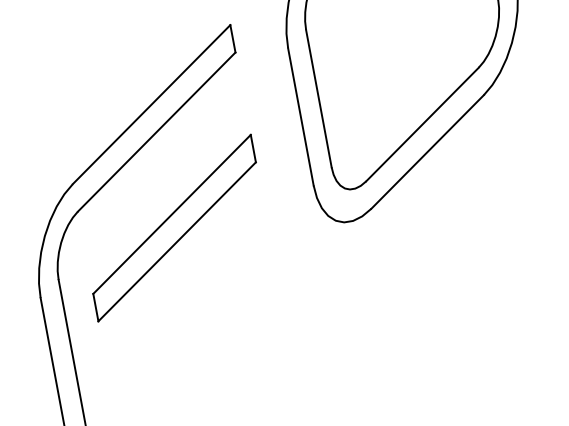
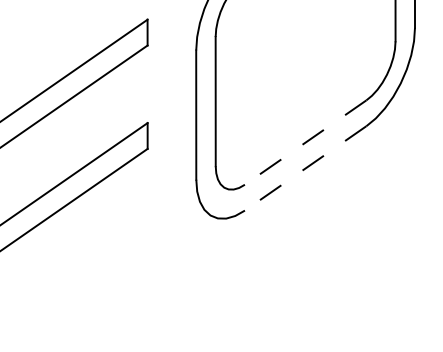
line: (422, 124) -> (305, 142), solid -> dashed
line: (427, 151) -> (305, 167), solid -> dashed

